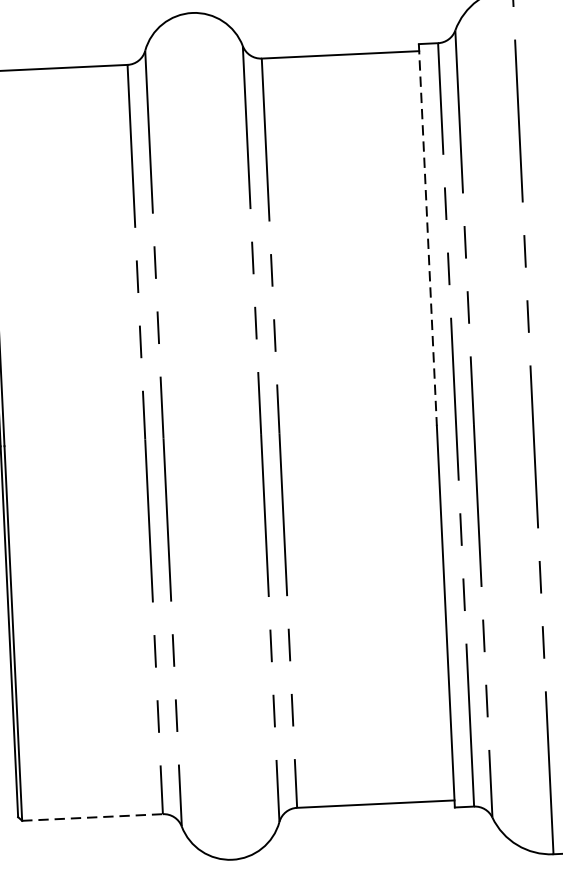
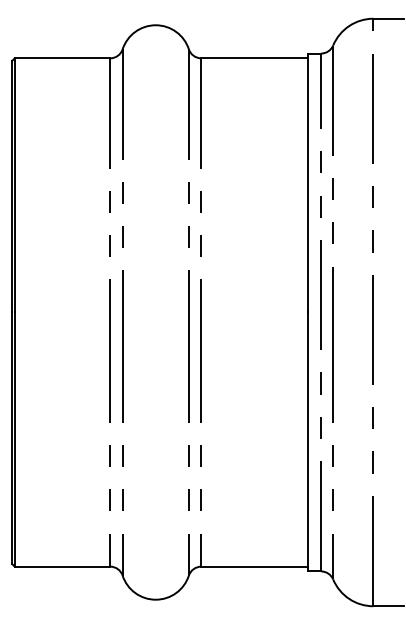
line: (428, 235) -> (308, 183), dashed -> solid
line: (92, 817) -> (62, 566), dashed -> solid

